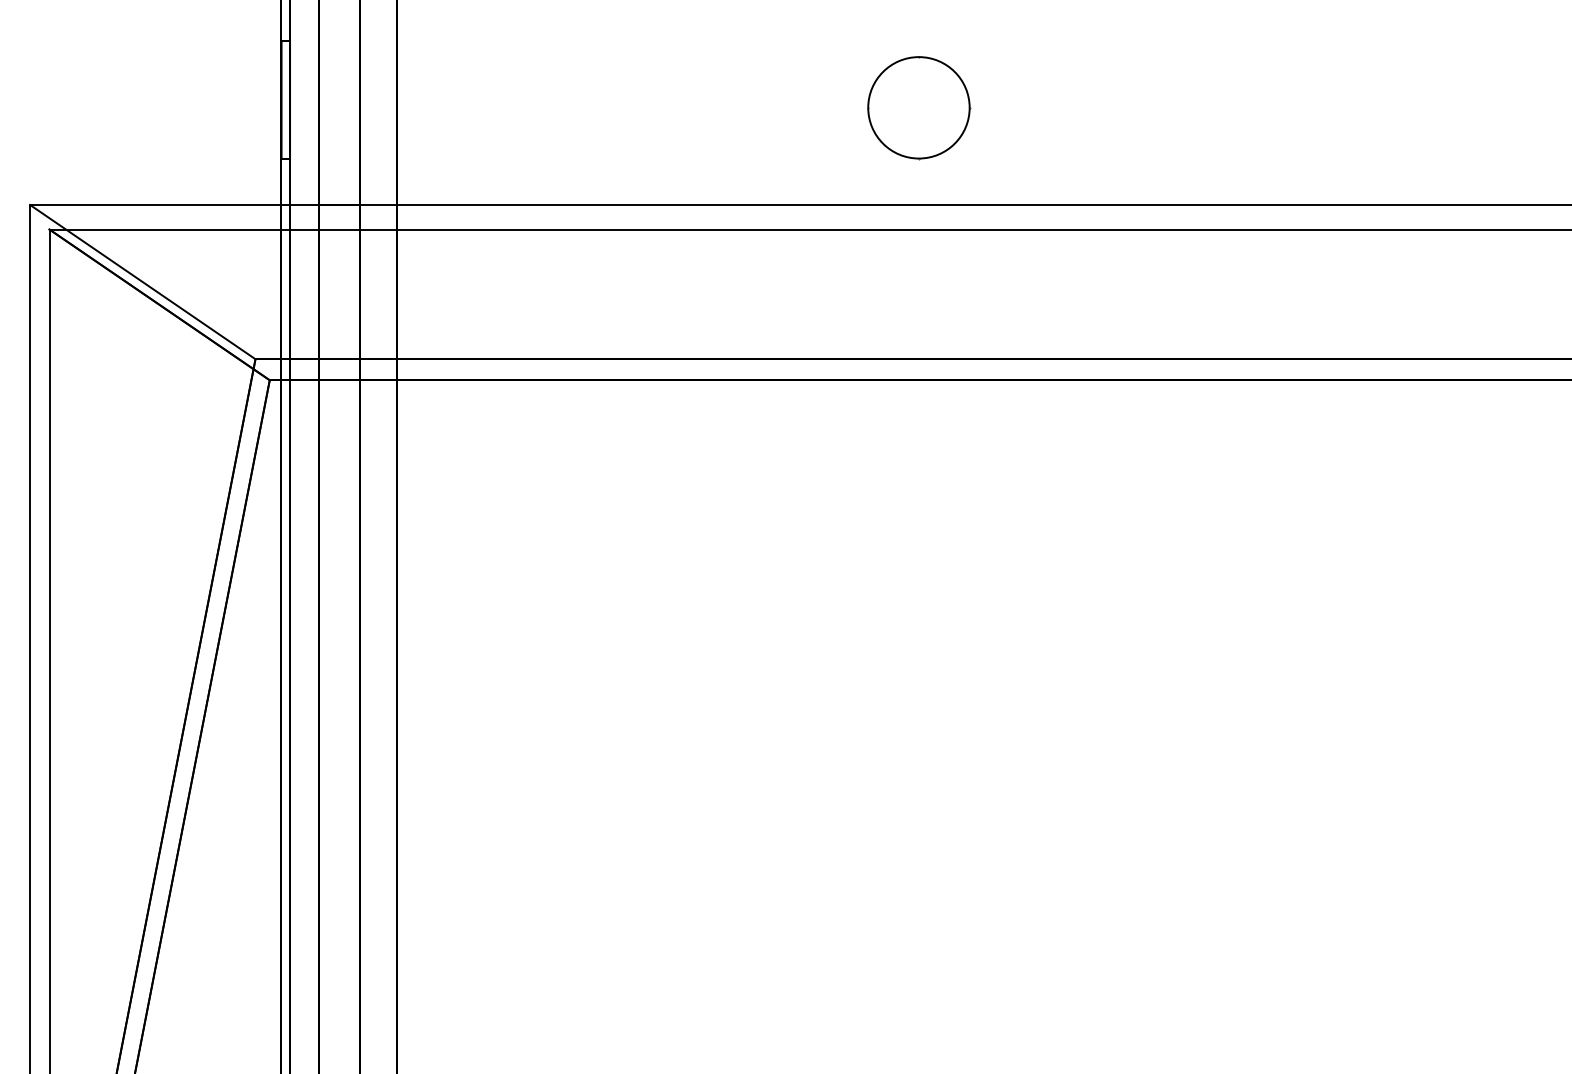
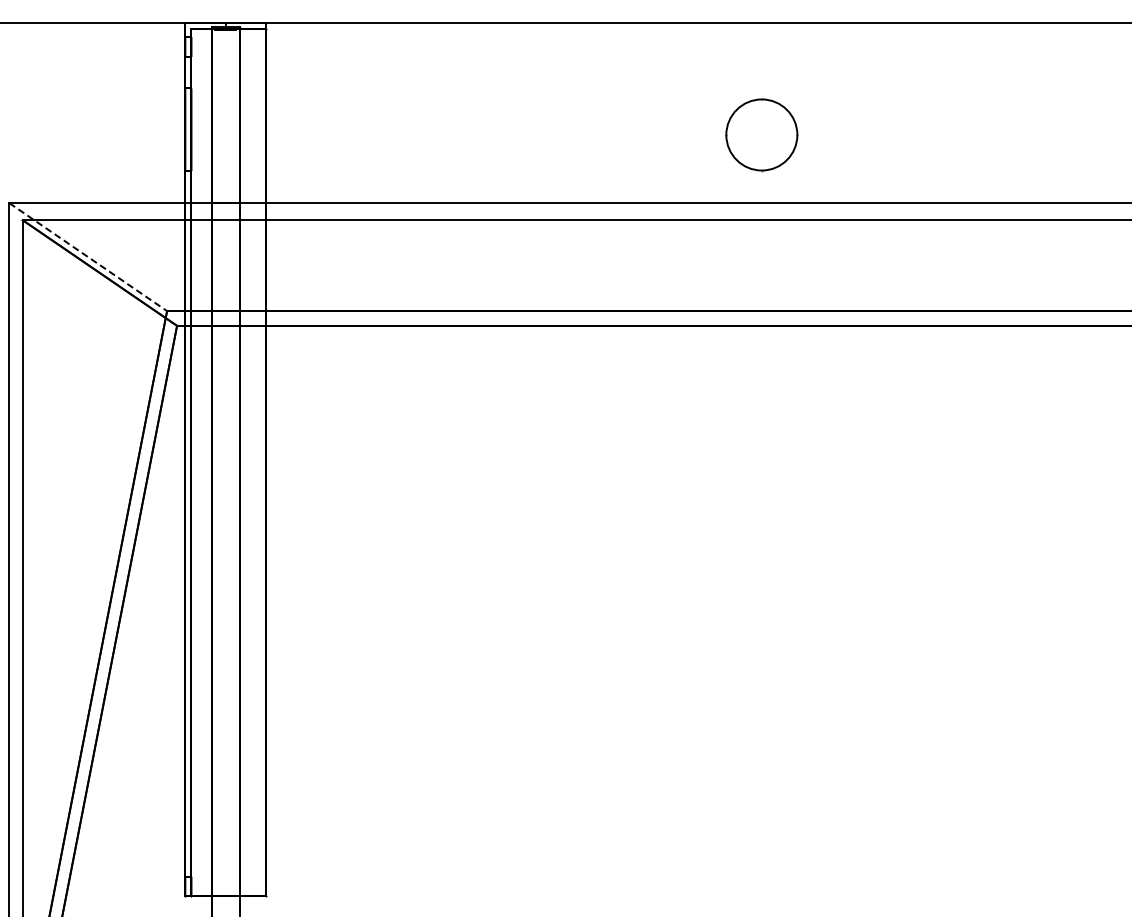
part: (918, 108) -> (761, 135), moved
line: (143, 282) -> (88, 257), solid -> dashed

